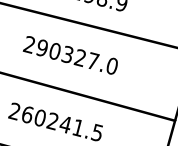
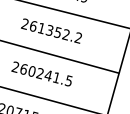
text: (76, 56) -> (55, 31), 290327.0 -> 261352.2

